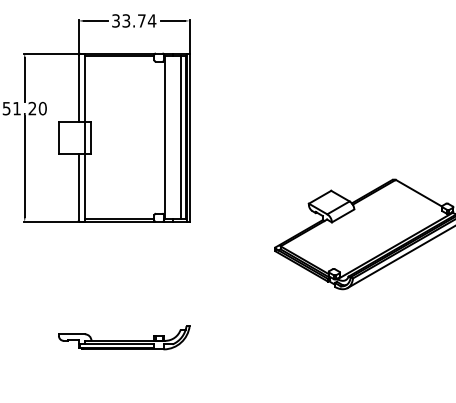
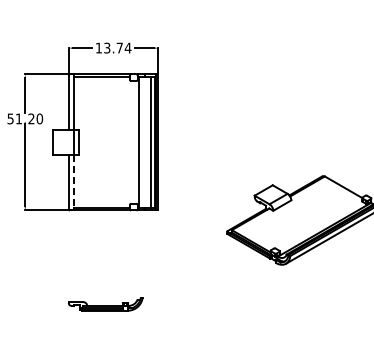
text: (115, 20) -> (98, 47), 33.74 -> 13.74
line: (84, 187) -> (73, 182), solid -> dashed
part: (124, 338) -> (105, 304), size x0.7

